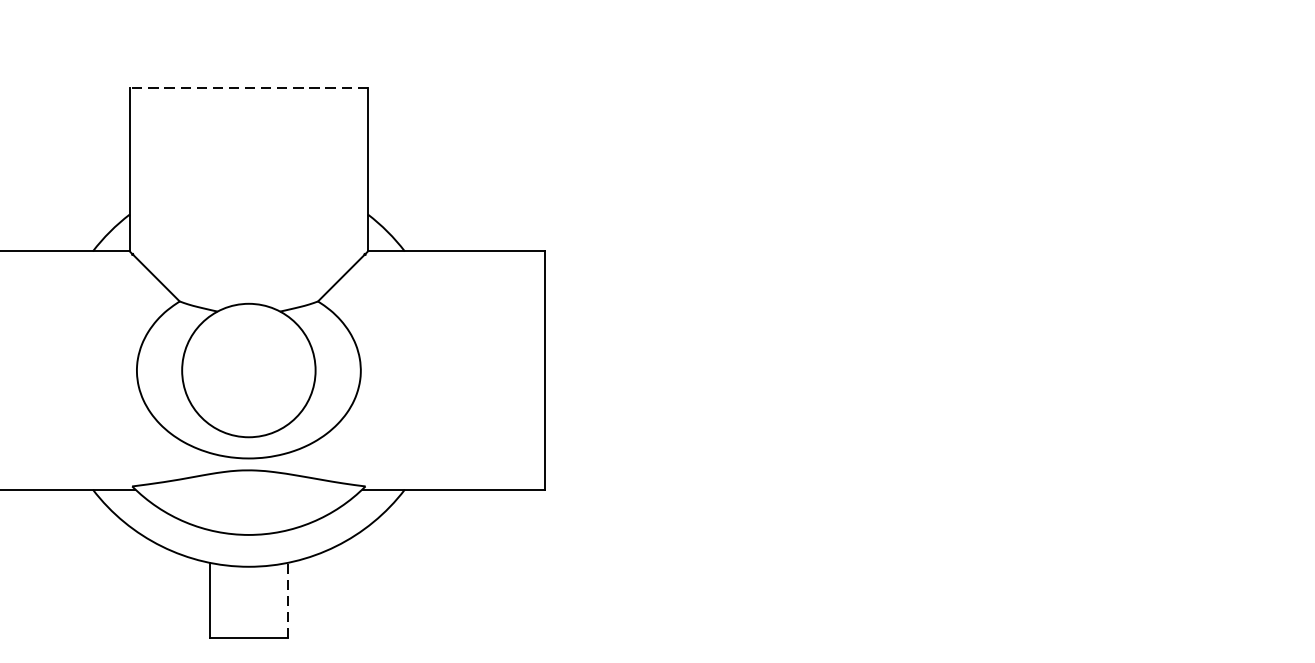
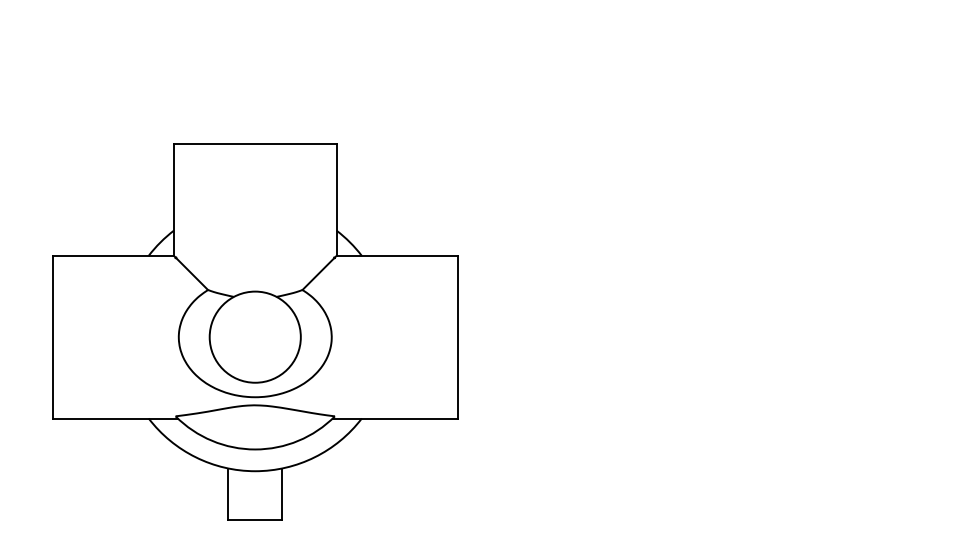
line: (247, 88) -> (254, 144), dashed -> solid
line: (288, 600) -> (282, 494), dashed -> solid

